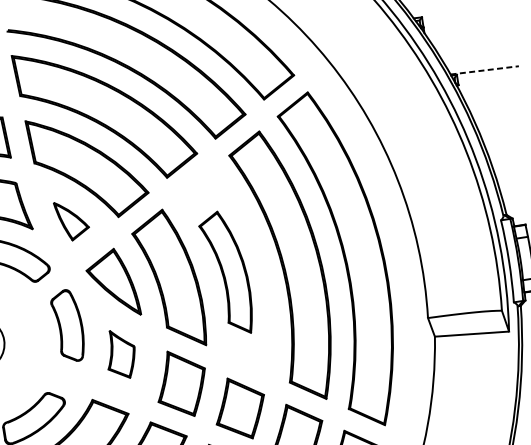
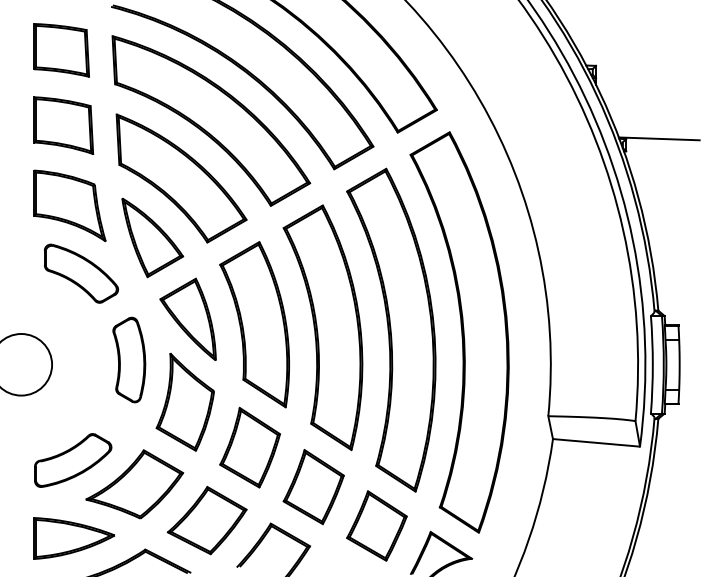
line: (484, 70) -> (659, 138), dashed -> solid
part: (71, 219) -> (152, 237), size x1.67
part: (226, 273) -> (322, 327), size x1.67
part: (120, 354) -> (184, 402), size x1.67

